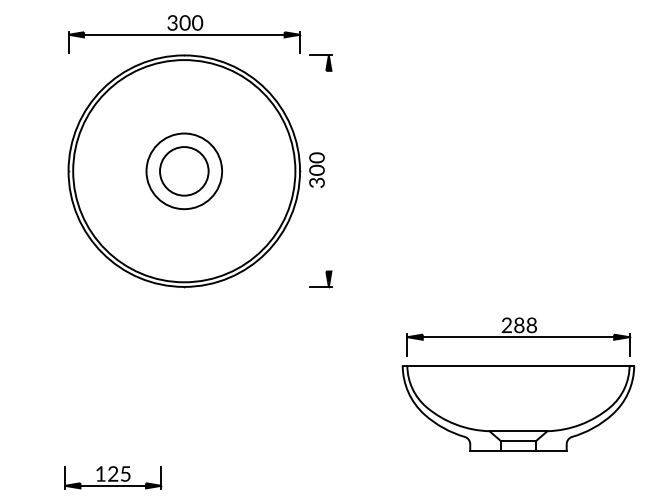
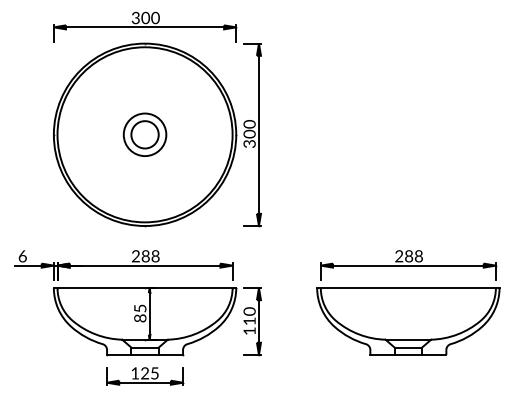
part: (183, 170) -> (144, 134), size x0.71
line: (328, 170) -> (258, 134), added
part: (174, 385) -> (137, 303), added
part: (113, 477) -> (145, 376), moved

